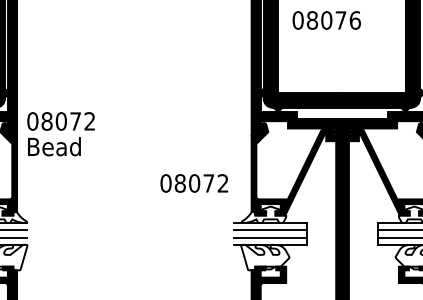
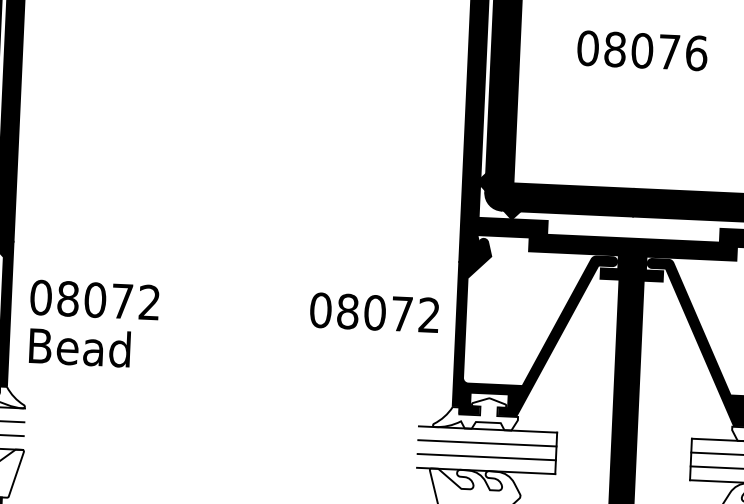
text: (326, 20) -> (641, 50), moved
text: (60, 134) -> (92, 324), moved
text: (194, 183) -> (374, 312), moved

